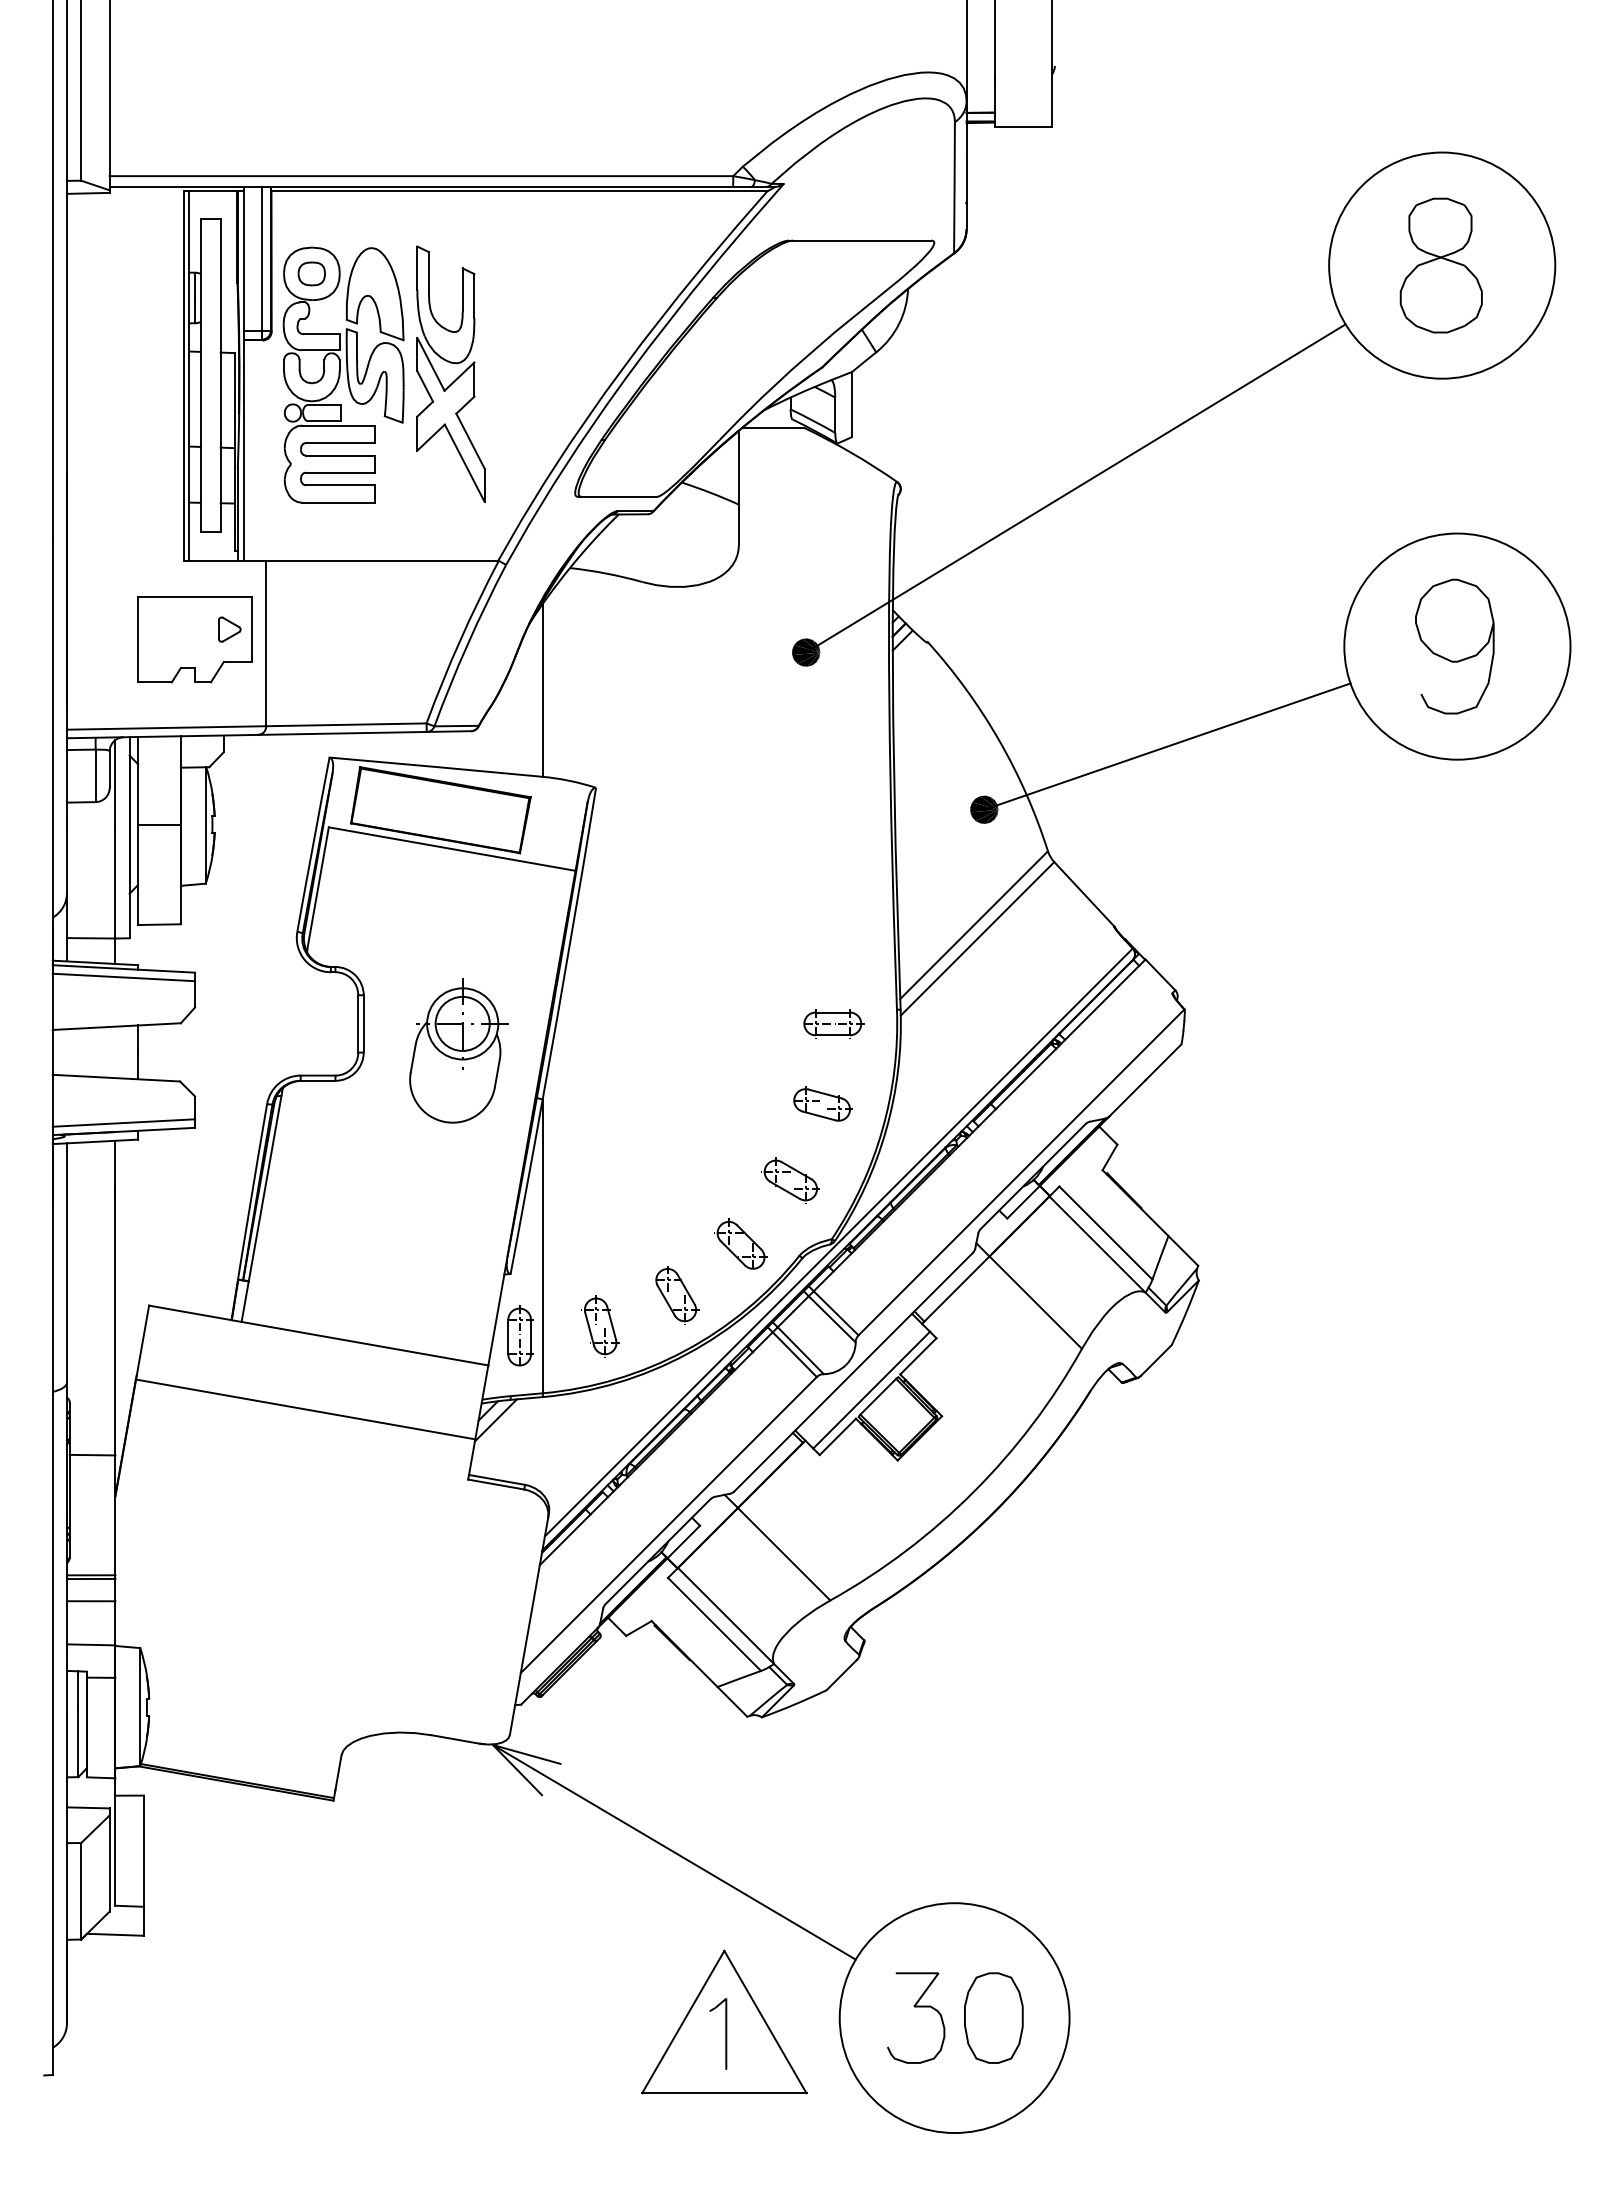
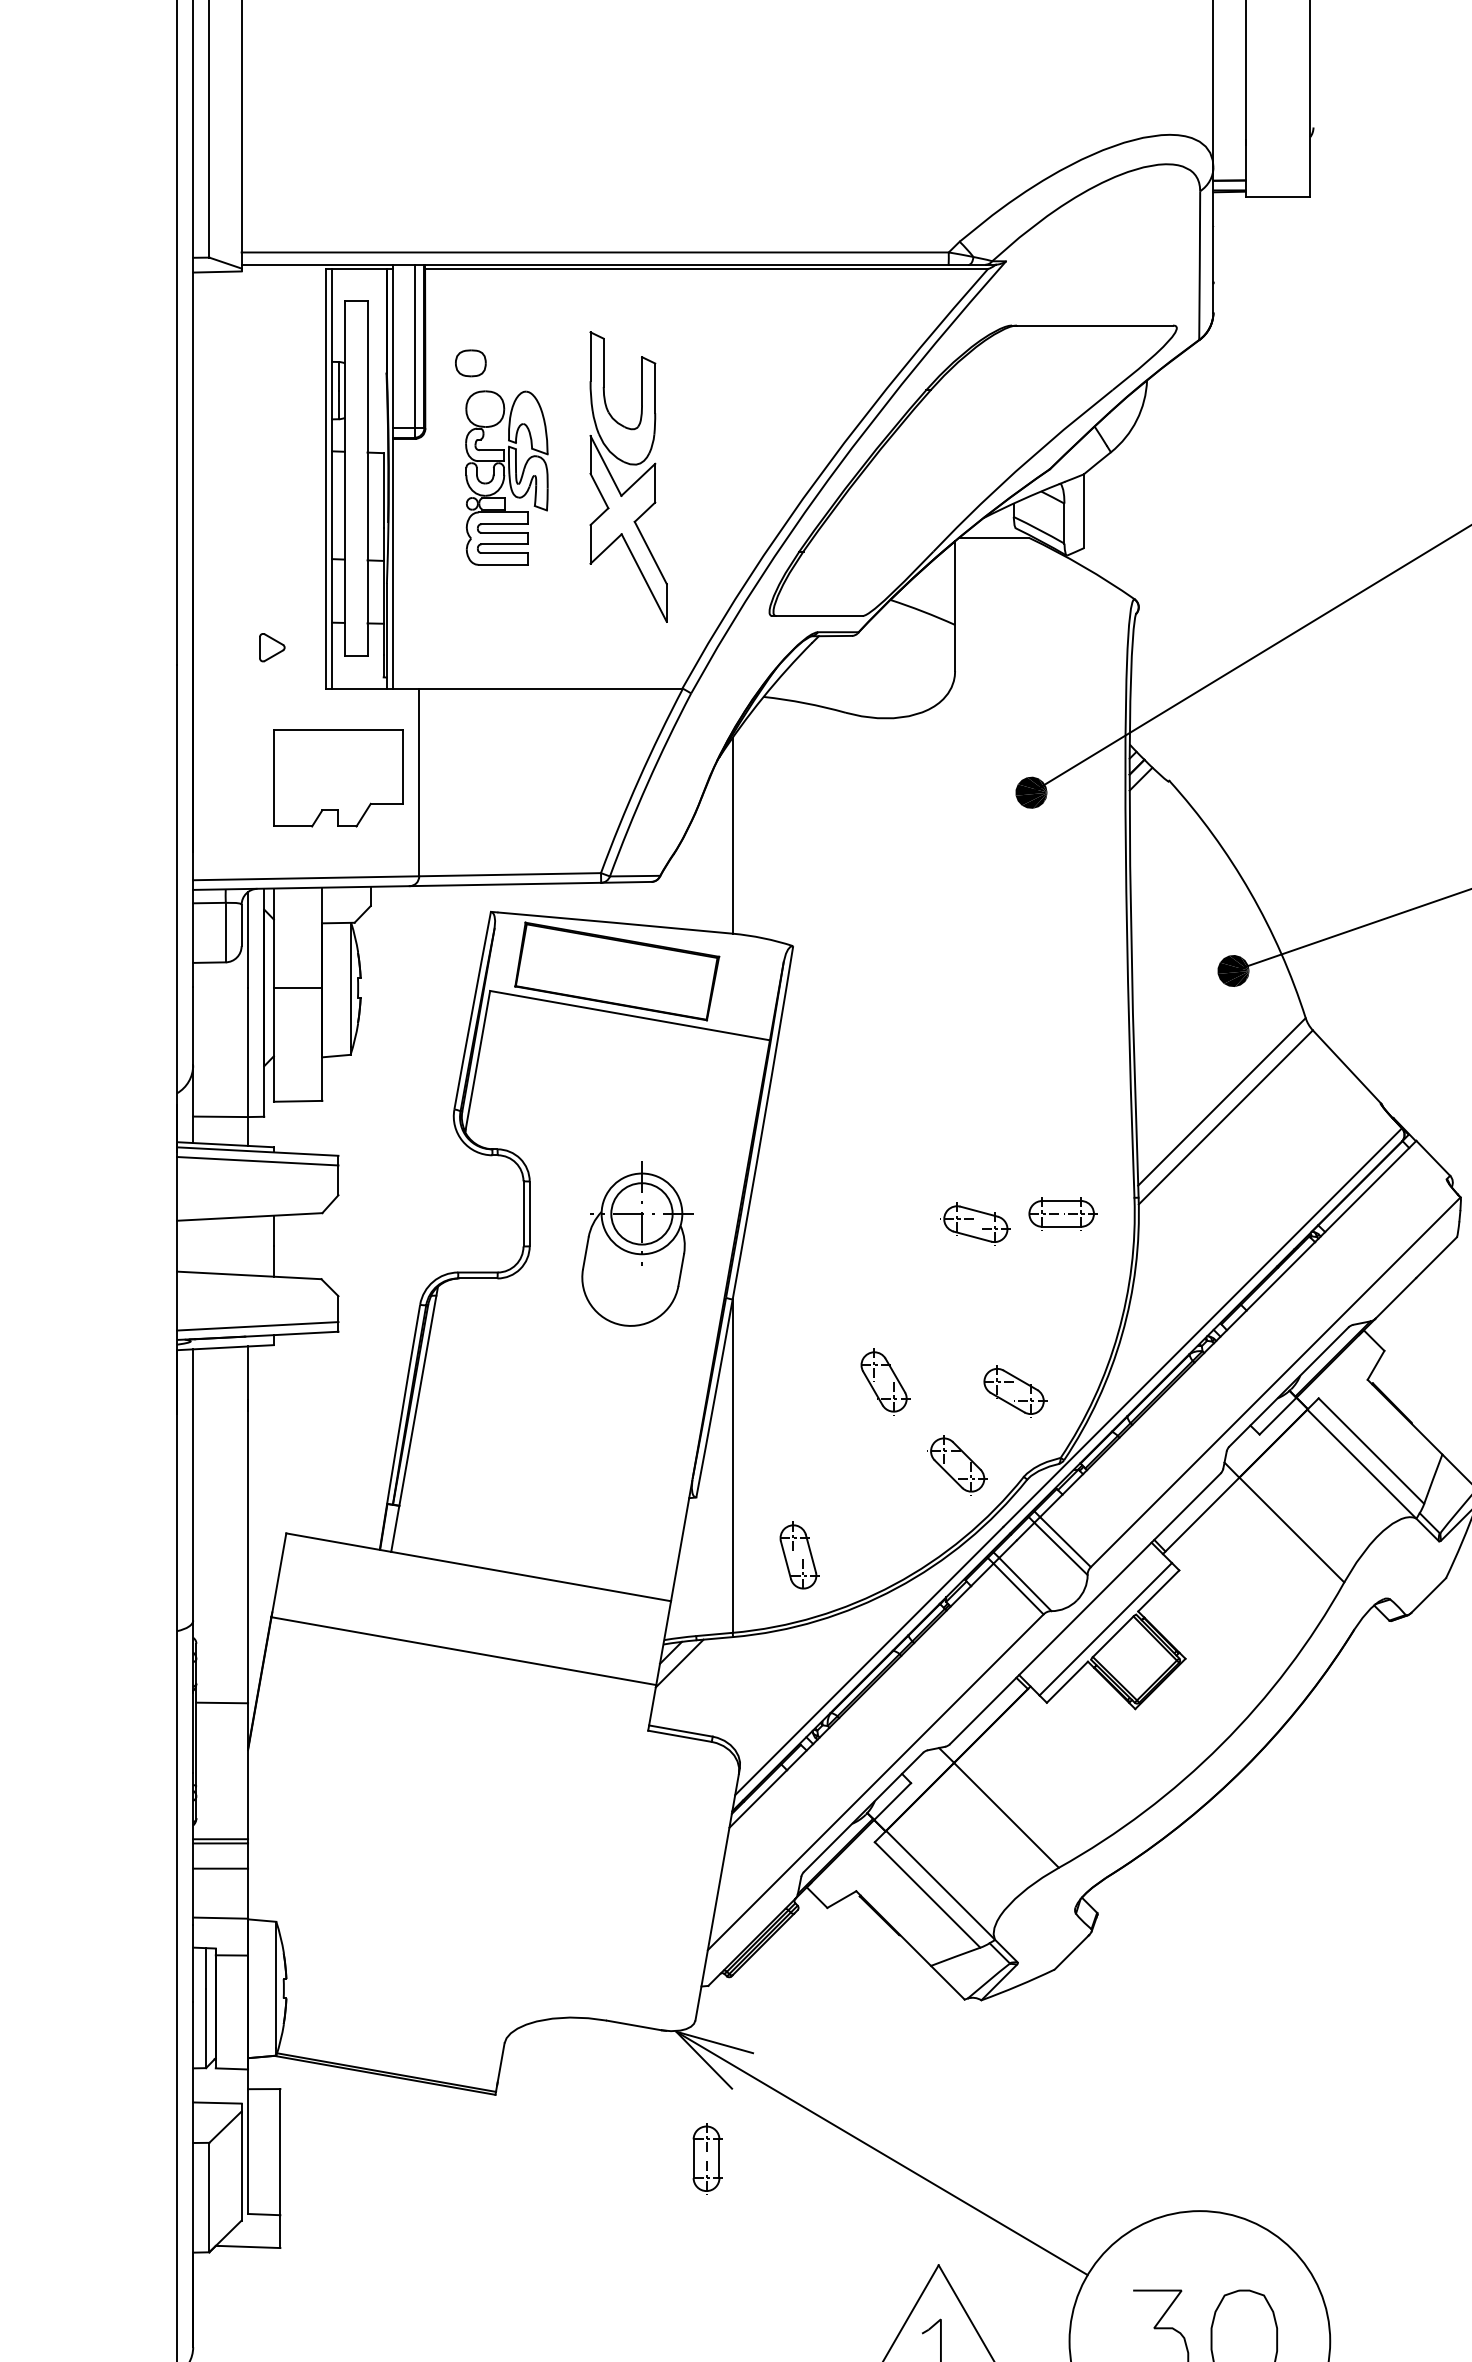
part: (343, 374) -> (506, 477), size x0.6
part: (229, 629) -> (272, 647), moved
part: (822, 1103) -> (976, 1222), moved
part: (677, 1295) -> (885, 1382), moved
part: (520, 1335) -> (707, 2157), moved

